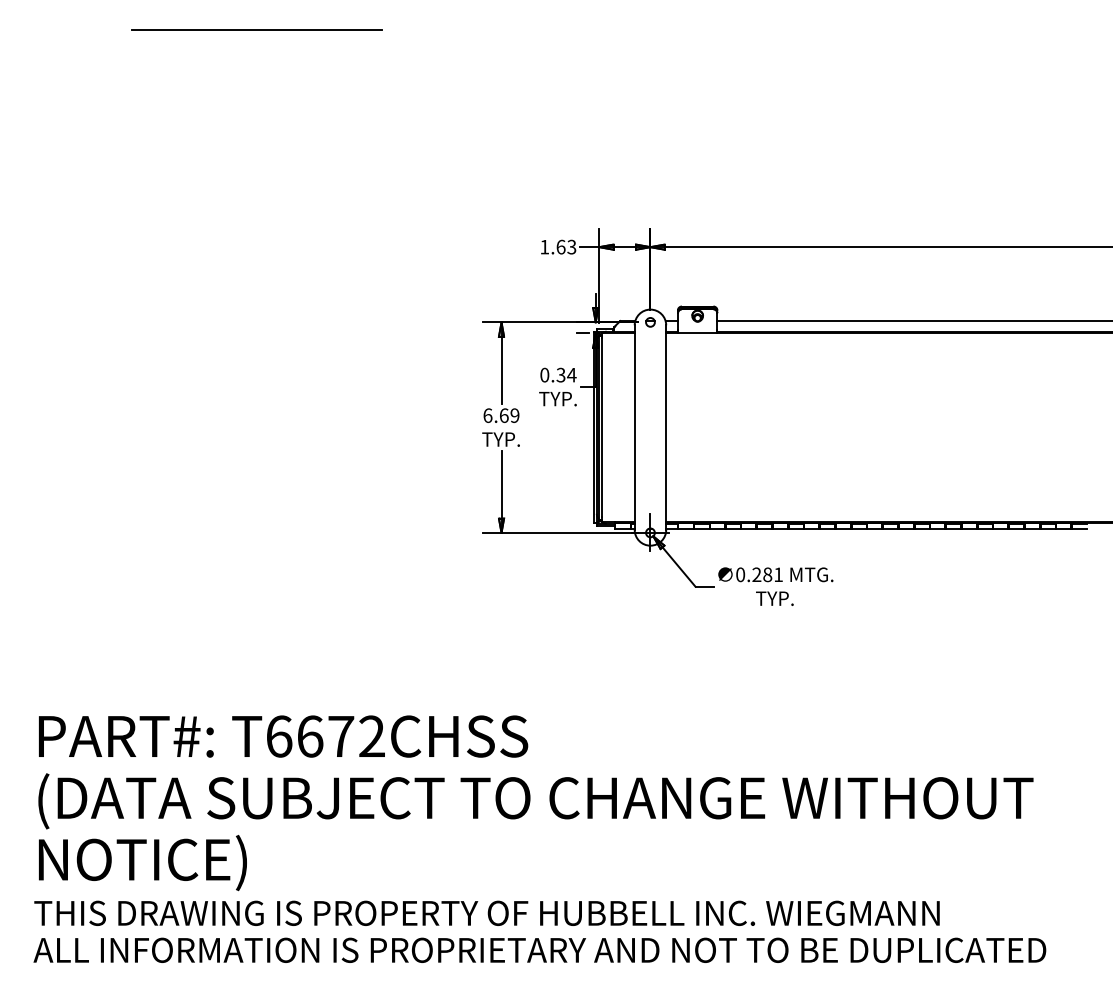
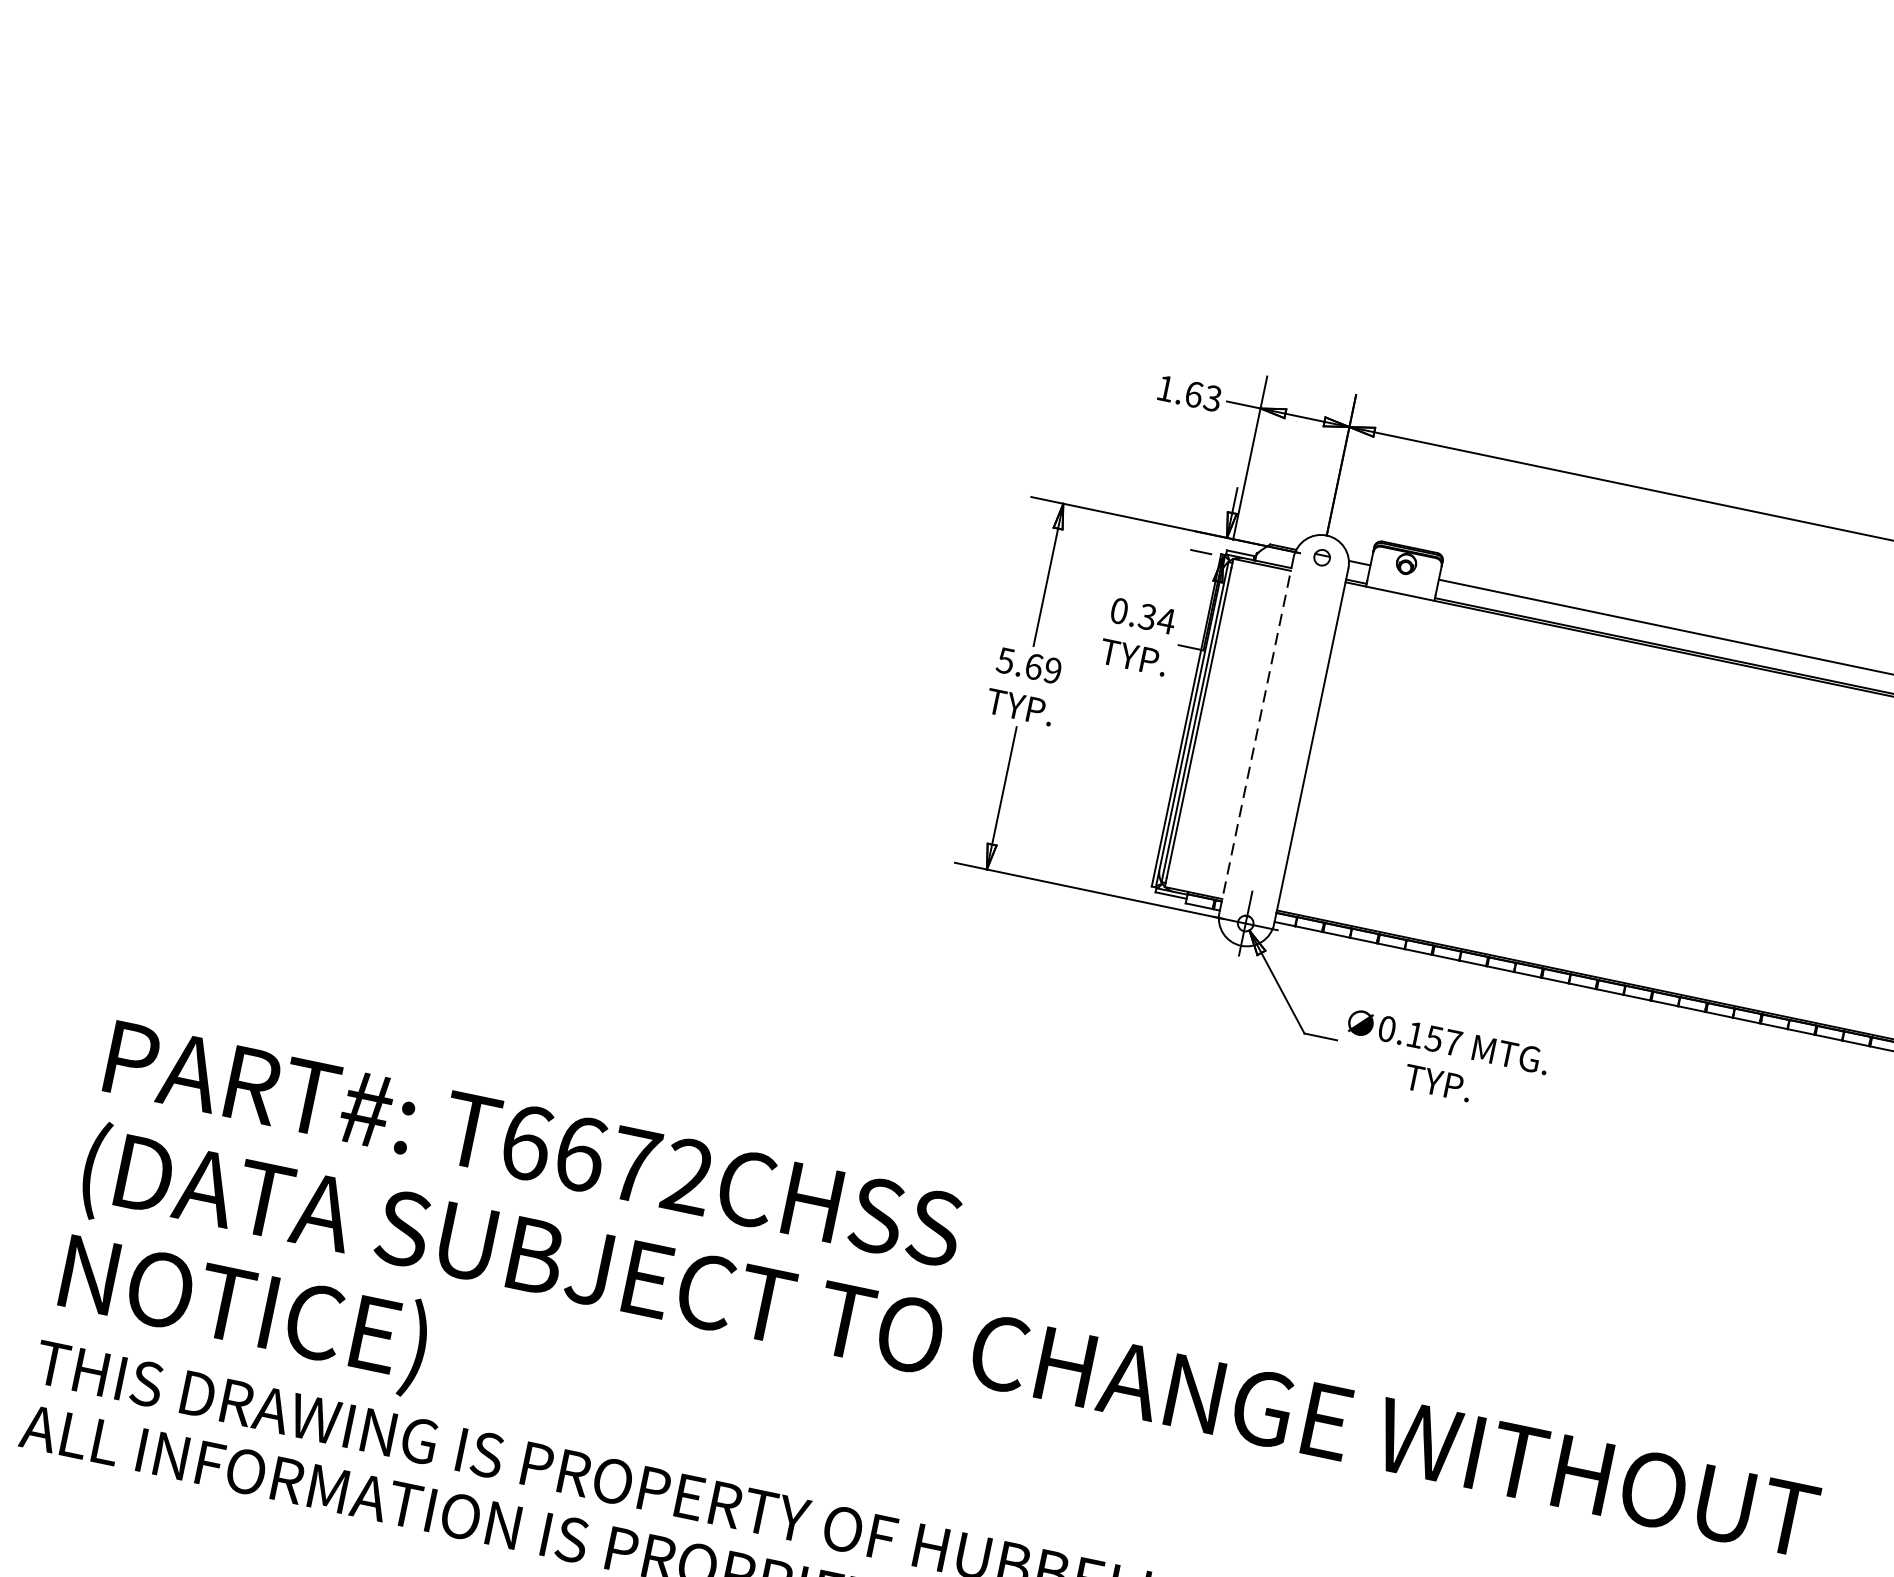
text: (487, 415) -> (1005, 660), 6.69 -> 5.69
line: (634, 427) -> (1256, 734), solid -> dashed
text: (767, 574) -> (1433, 1038), 0.281 -> 0.157

